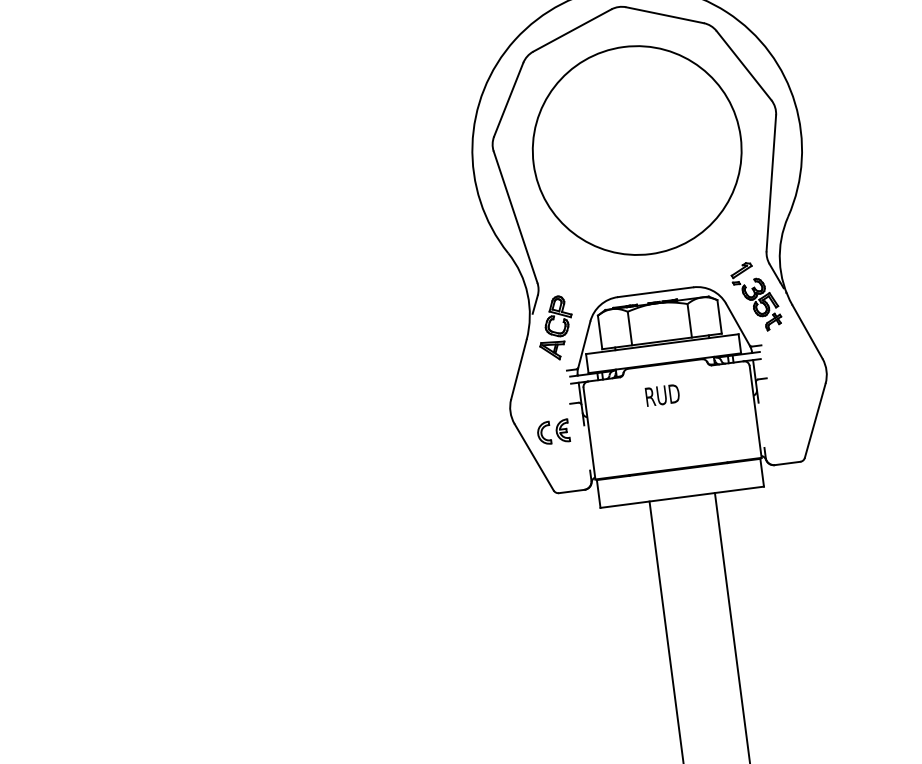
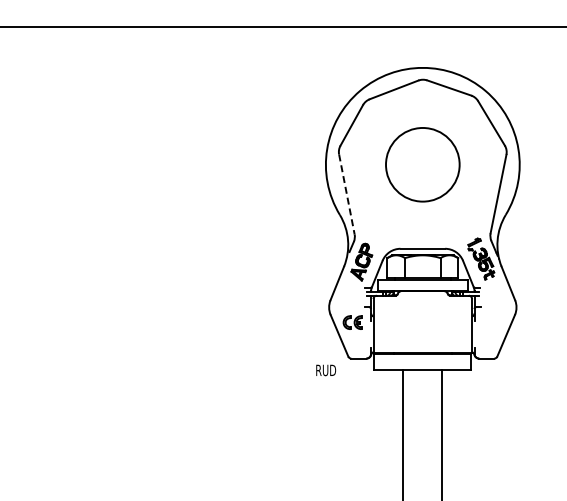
circle: (636, 150) -> (422, 164), size x0.6
line: (514, 217) -> (346, 194), solid -> dashed
text: (663, 395) -> (326, 370), moved

